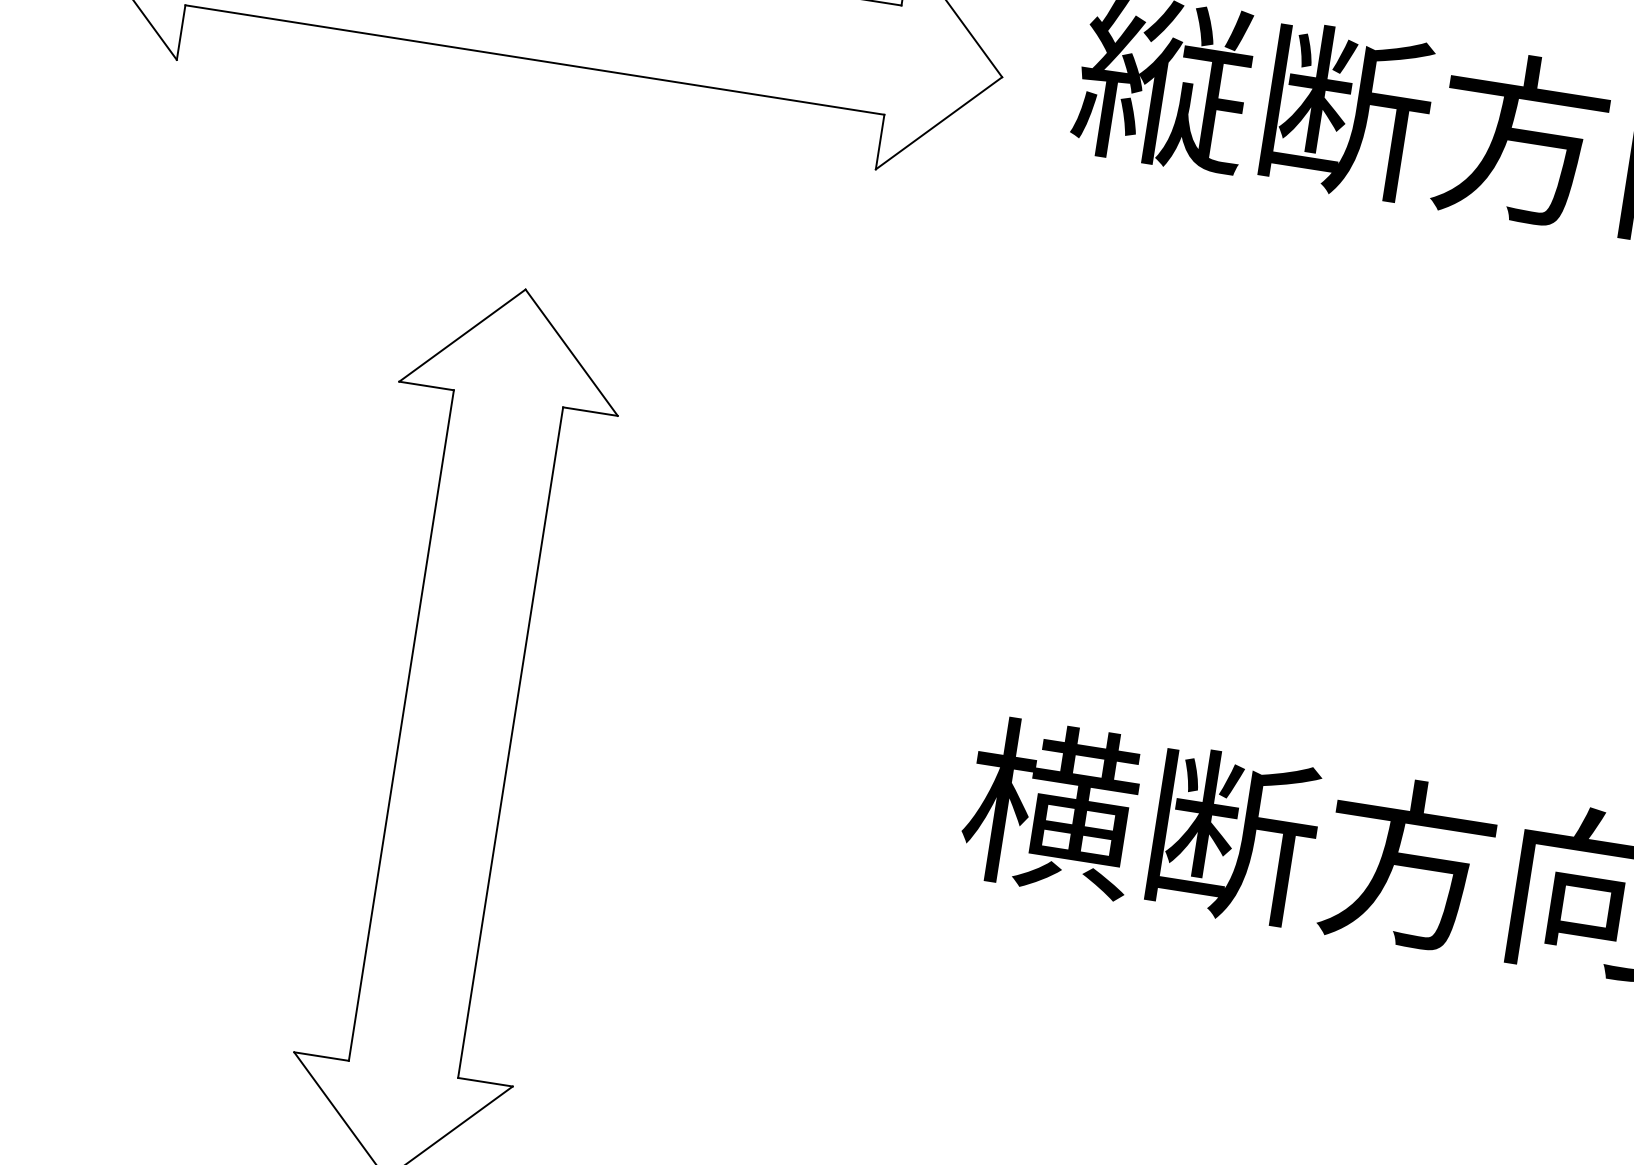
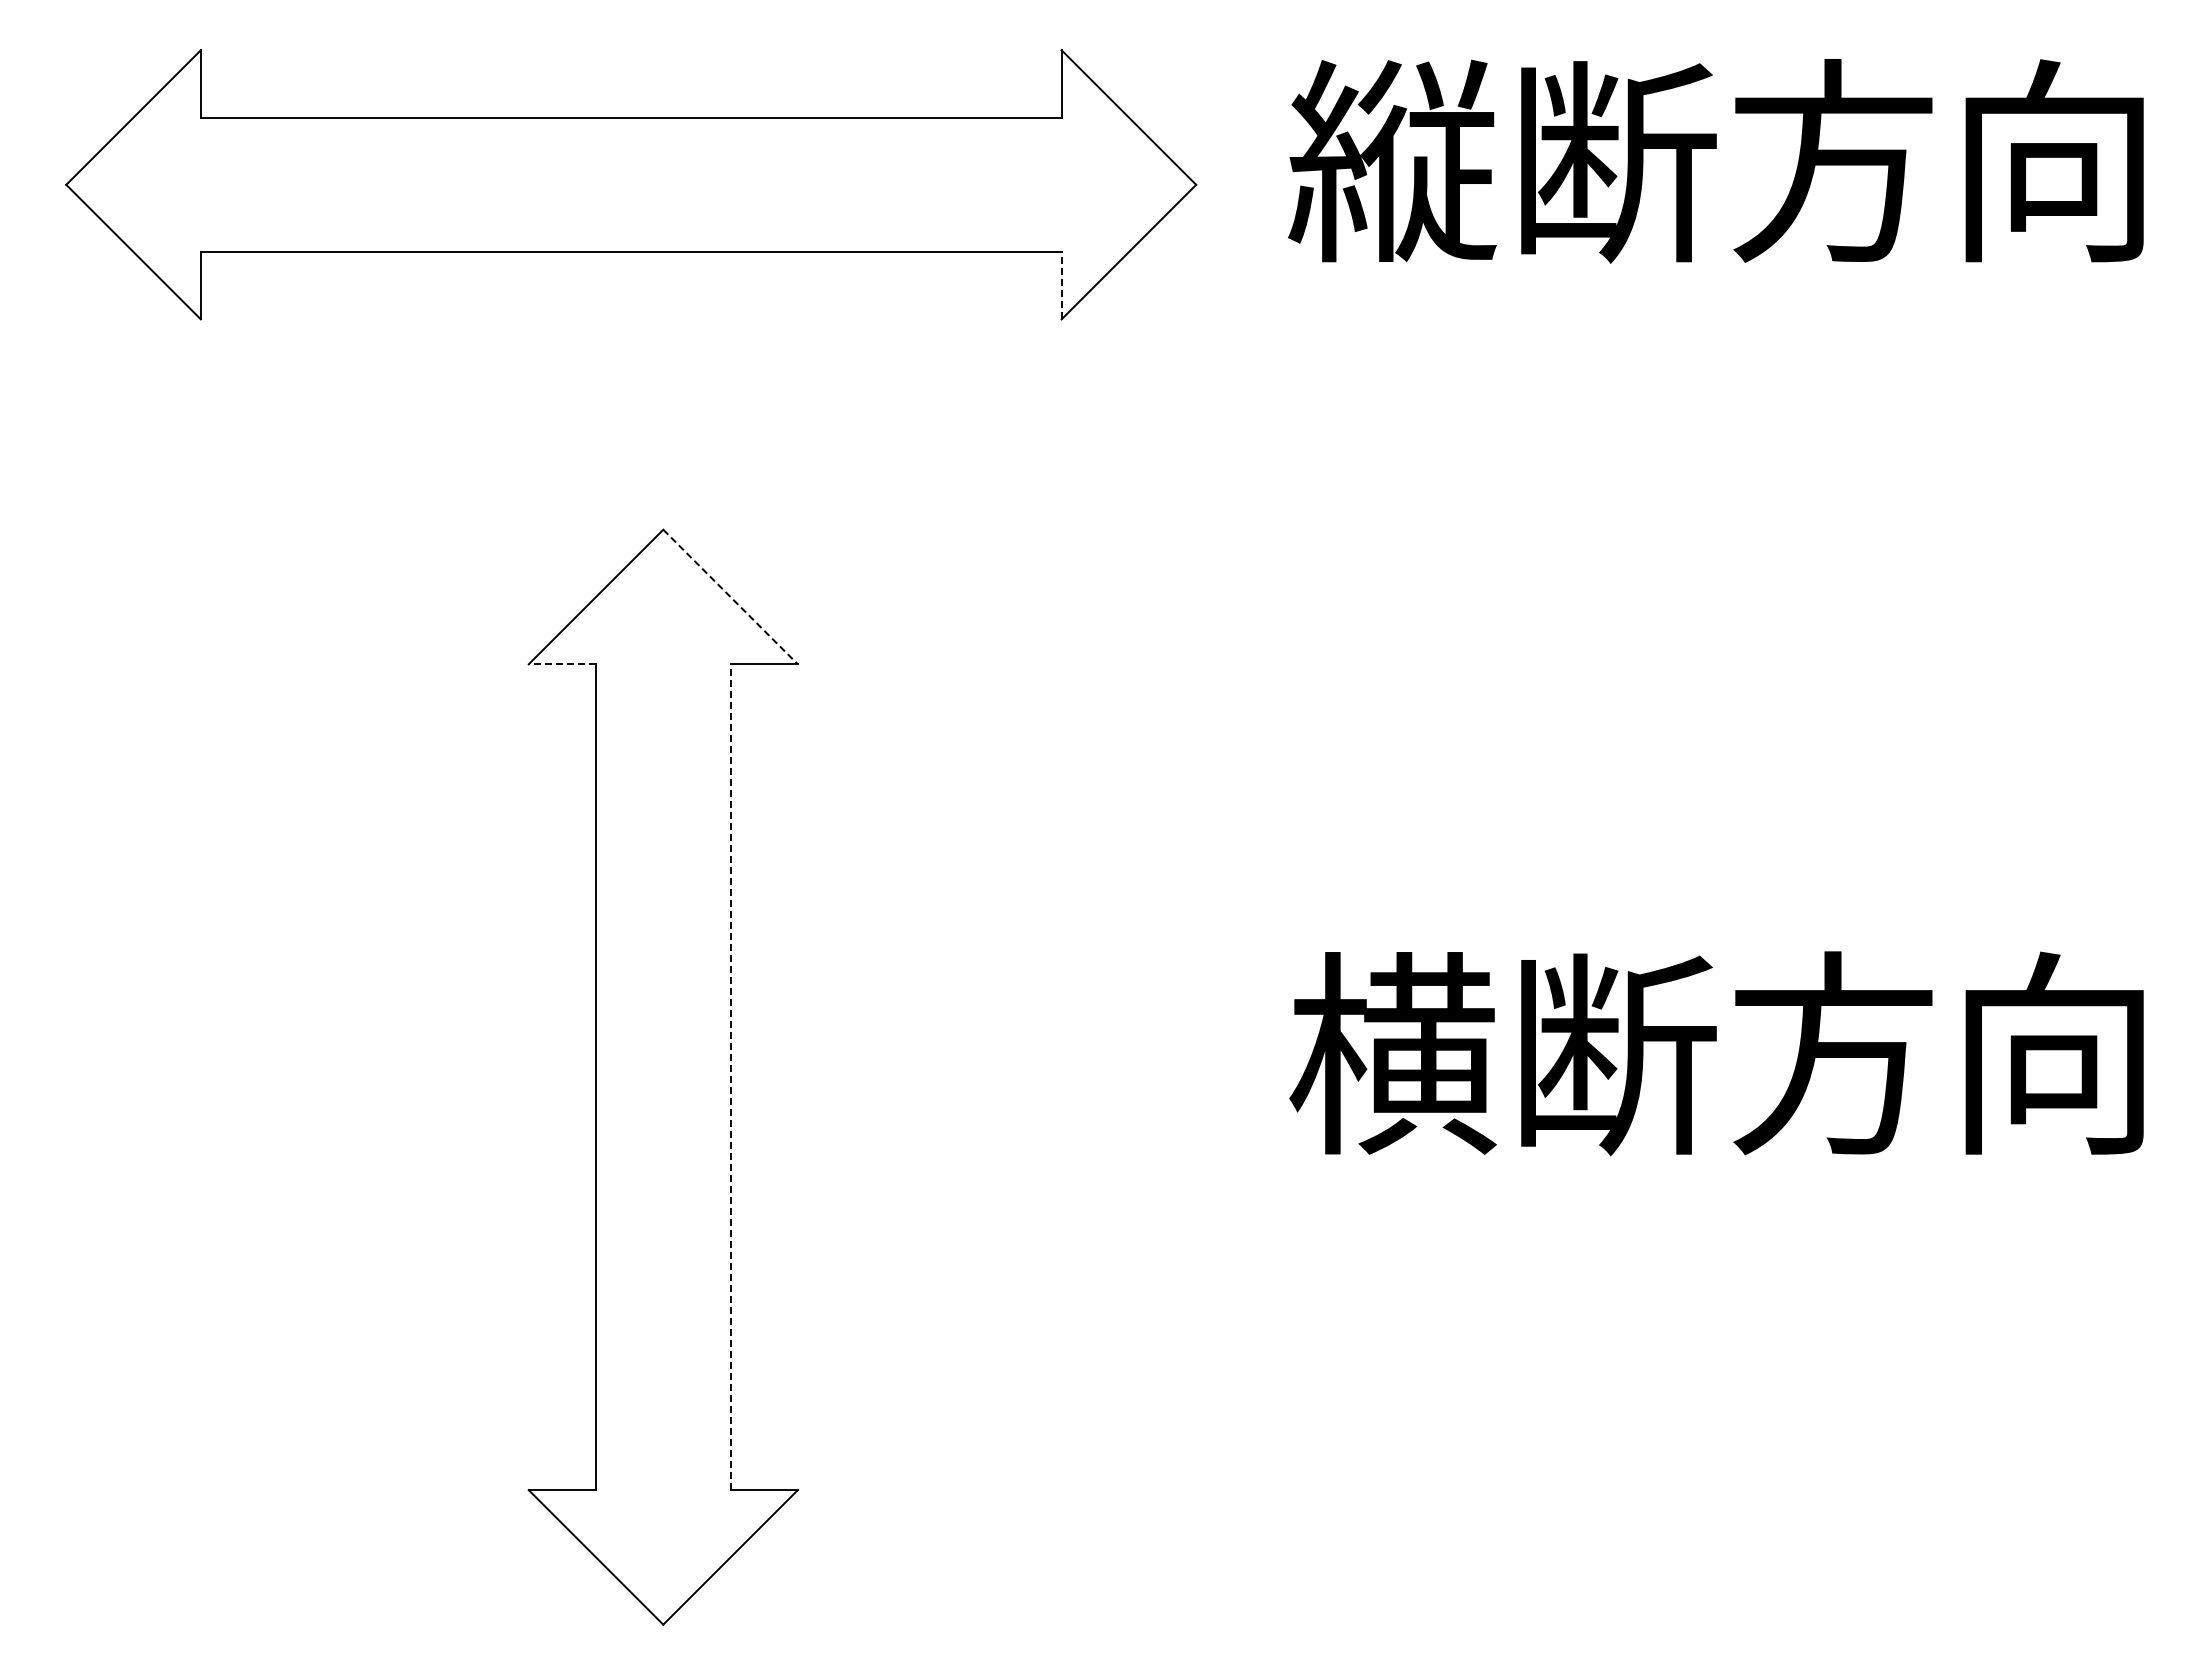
line: (880, 141) -> (1061, 285), solid -> dashed
line: (571, 353) -> (730, 597), solid -> dashed
line: (426, 386) -> (562, 664), solid -> dashed
line: (510, 742) -> (730, 1077), solid -> dashed

